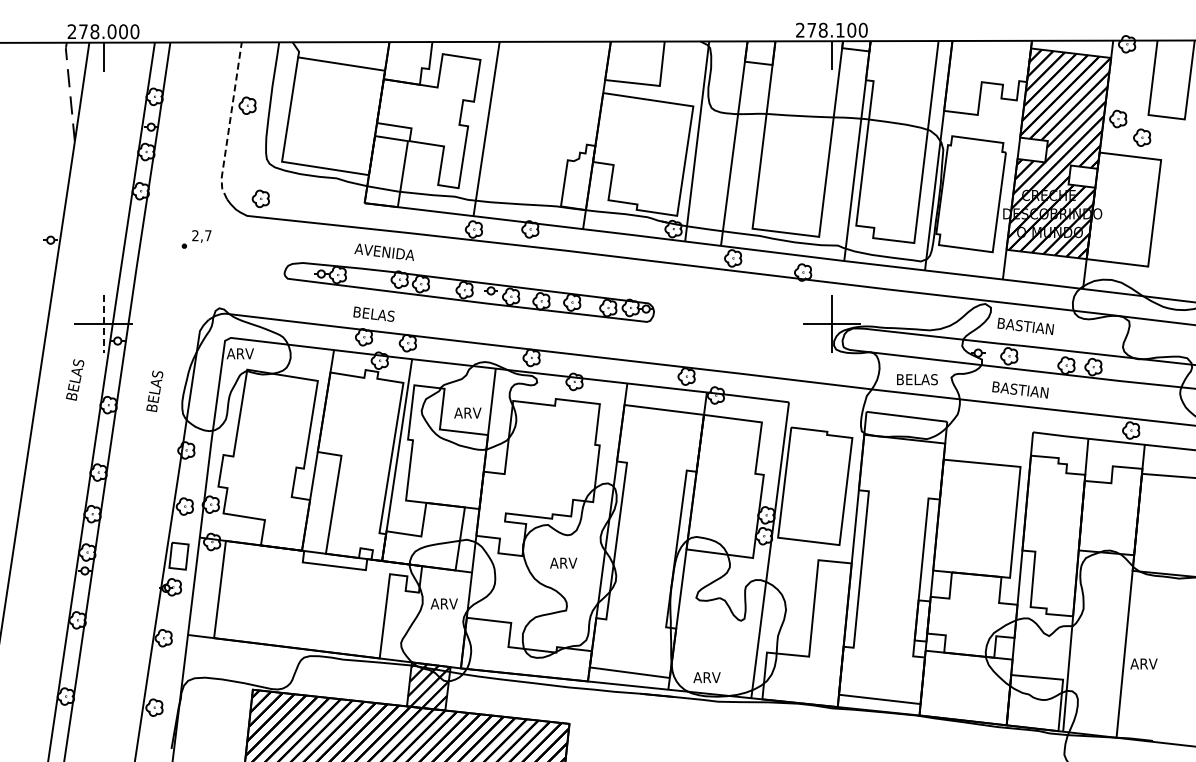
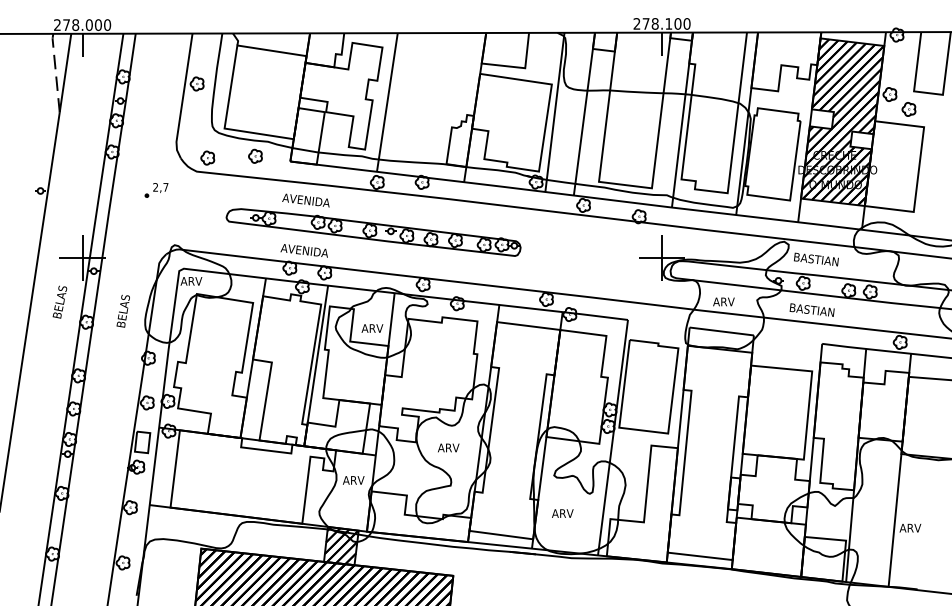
line: (229, 122) -> (182, 97), dashed -> solid
part: (320, 196) -> (255, 156), added
text: (381, 315) -> (303, 250), BELAS -> AVENIDA
line: (103, 324) -> (82, 258), dashed -> solid
text: (916, 379) -> (729, 301), BELAS -> ARV
text: (706, 677) -> (562, 513), moved

